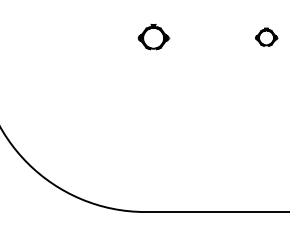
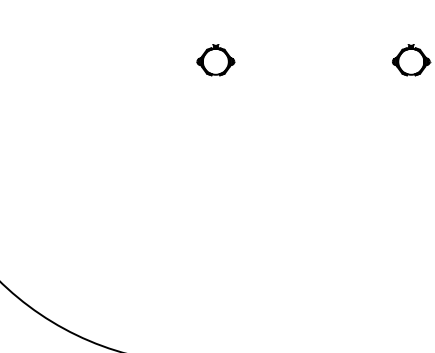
part: (153, 36) -> (215, 59), size x0.71

